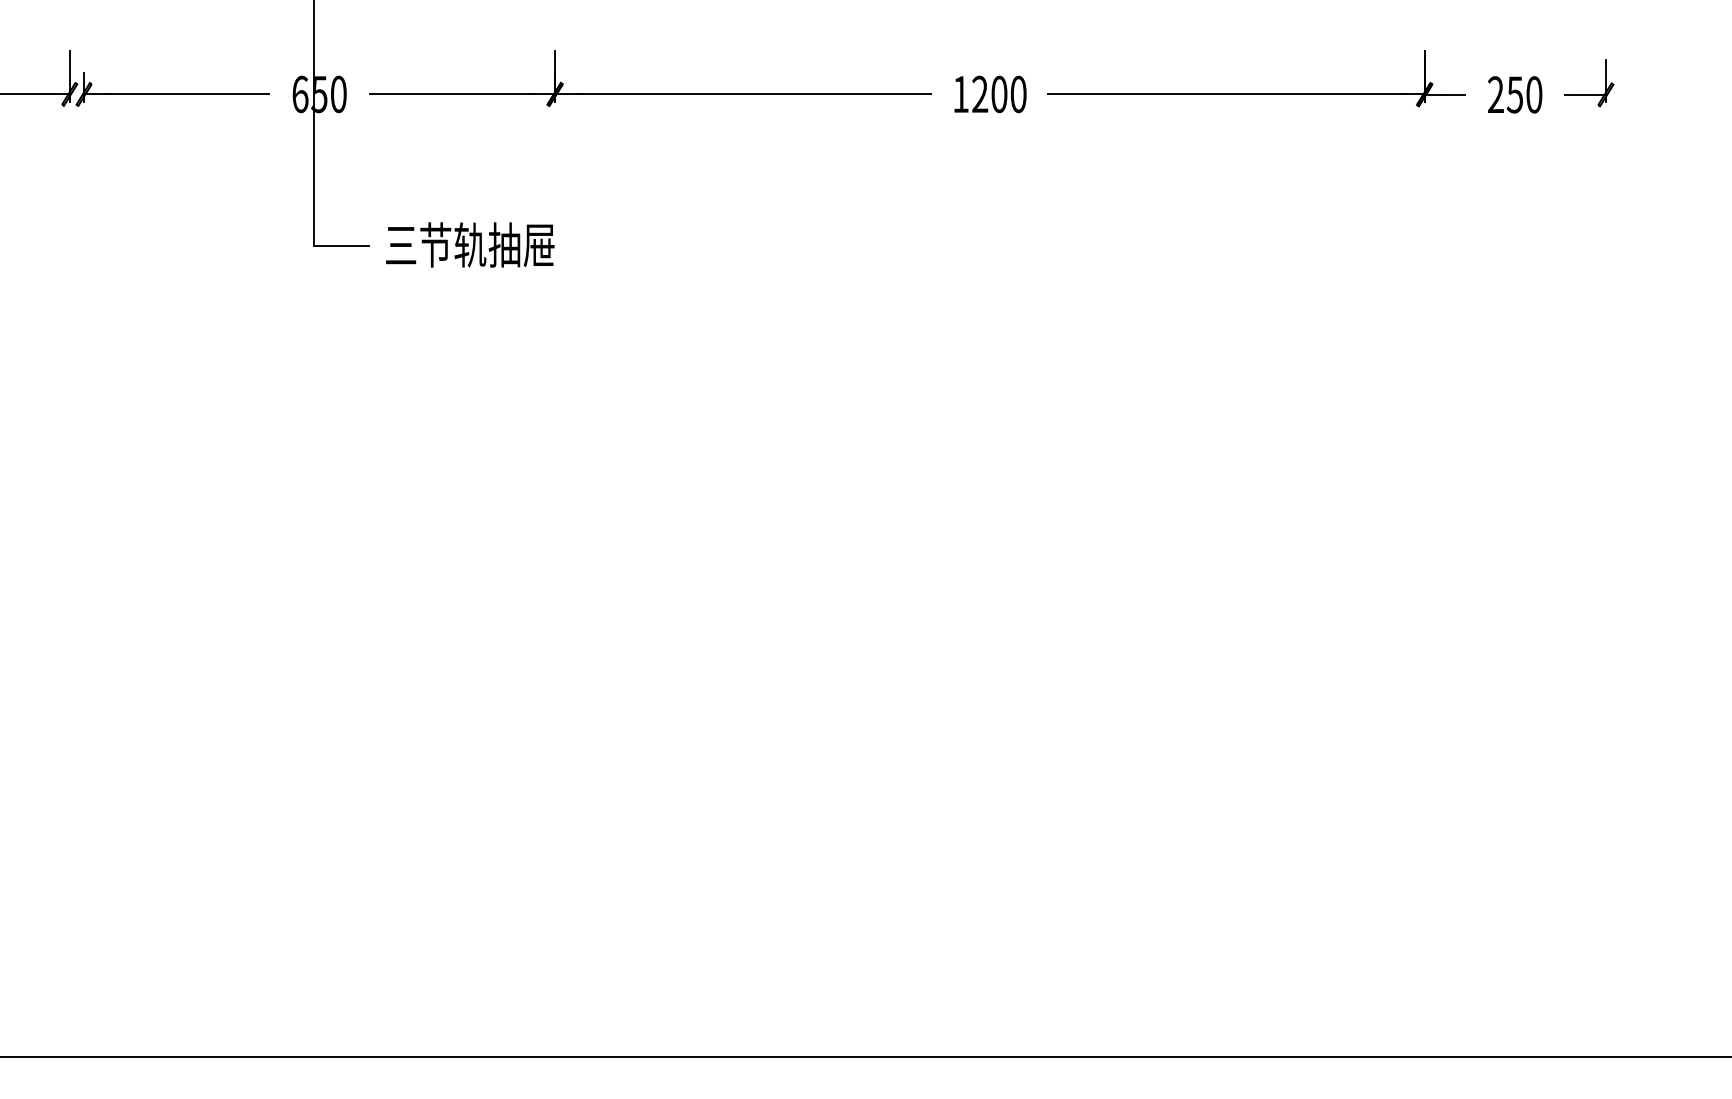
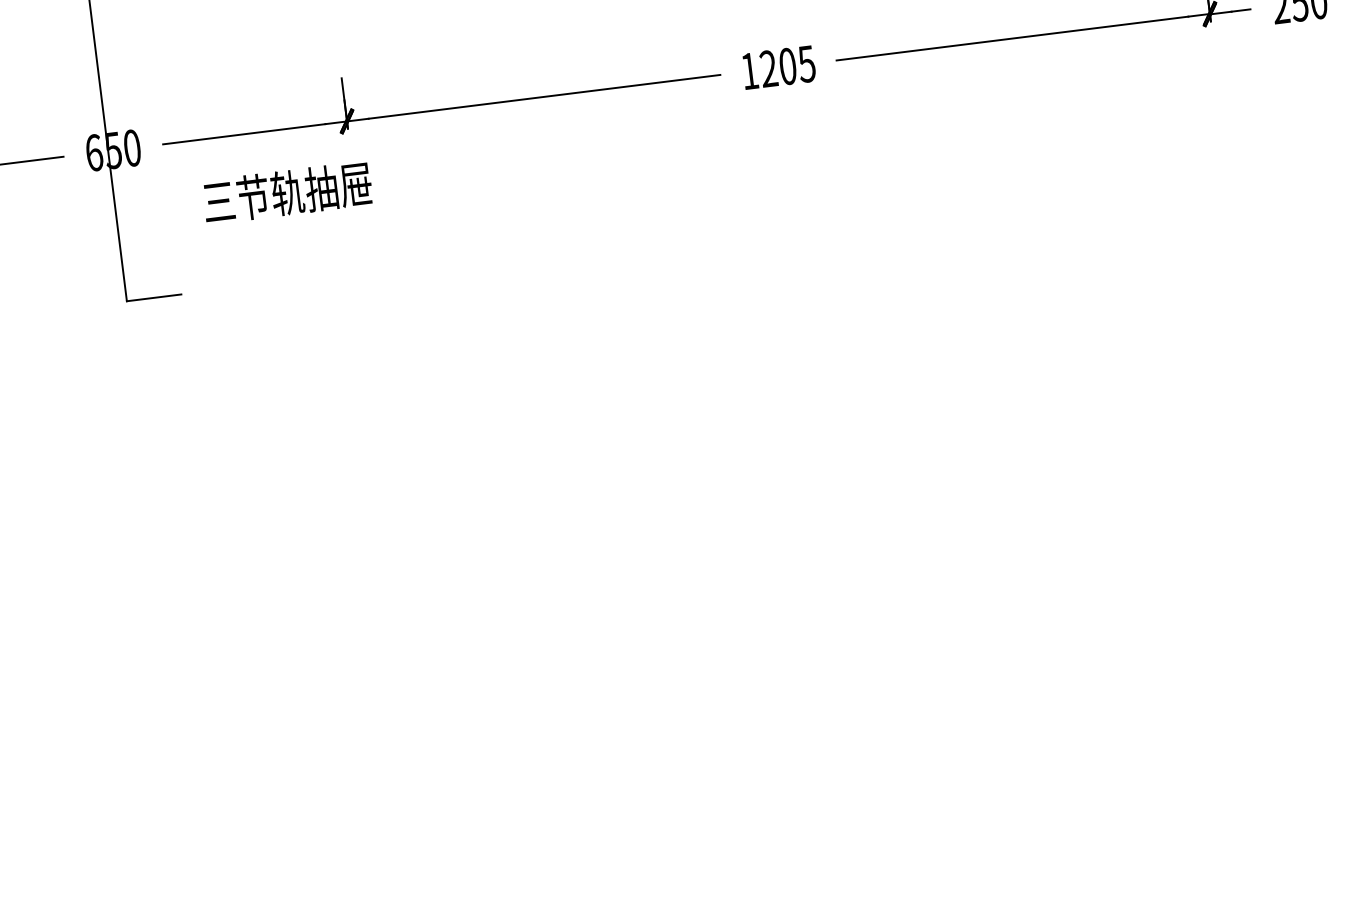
text: (1018, 94) -> (806, 64), 1200 -> 1205
text: (470, 244) -> (287, 192), moved

